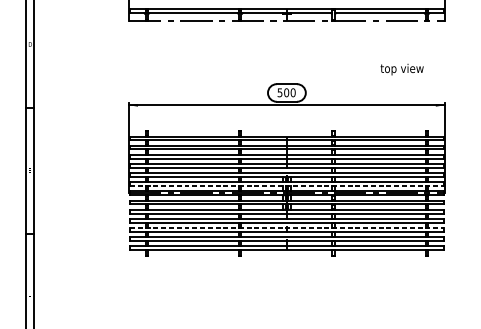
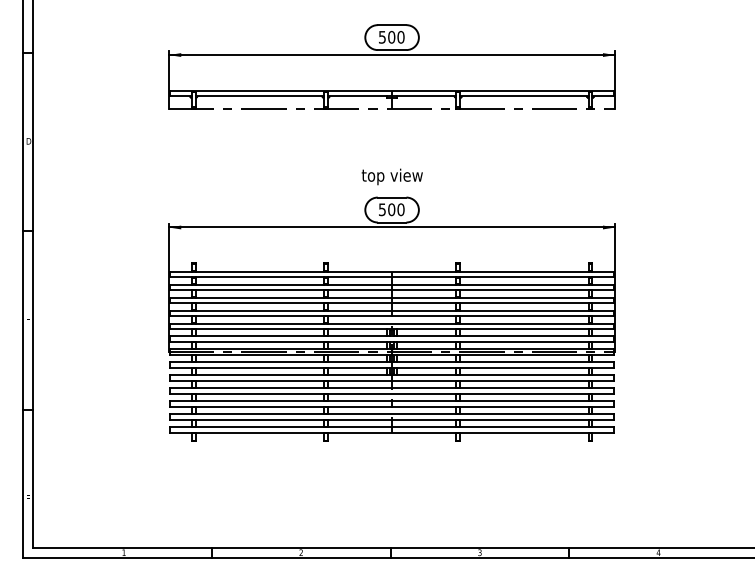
text: (401, 69) -> (391, 176), moved
line: (287, 185) -> (392, 341), dashed -> solid
line: (287, 228) -> (392, 401), dashed -> solid

